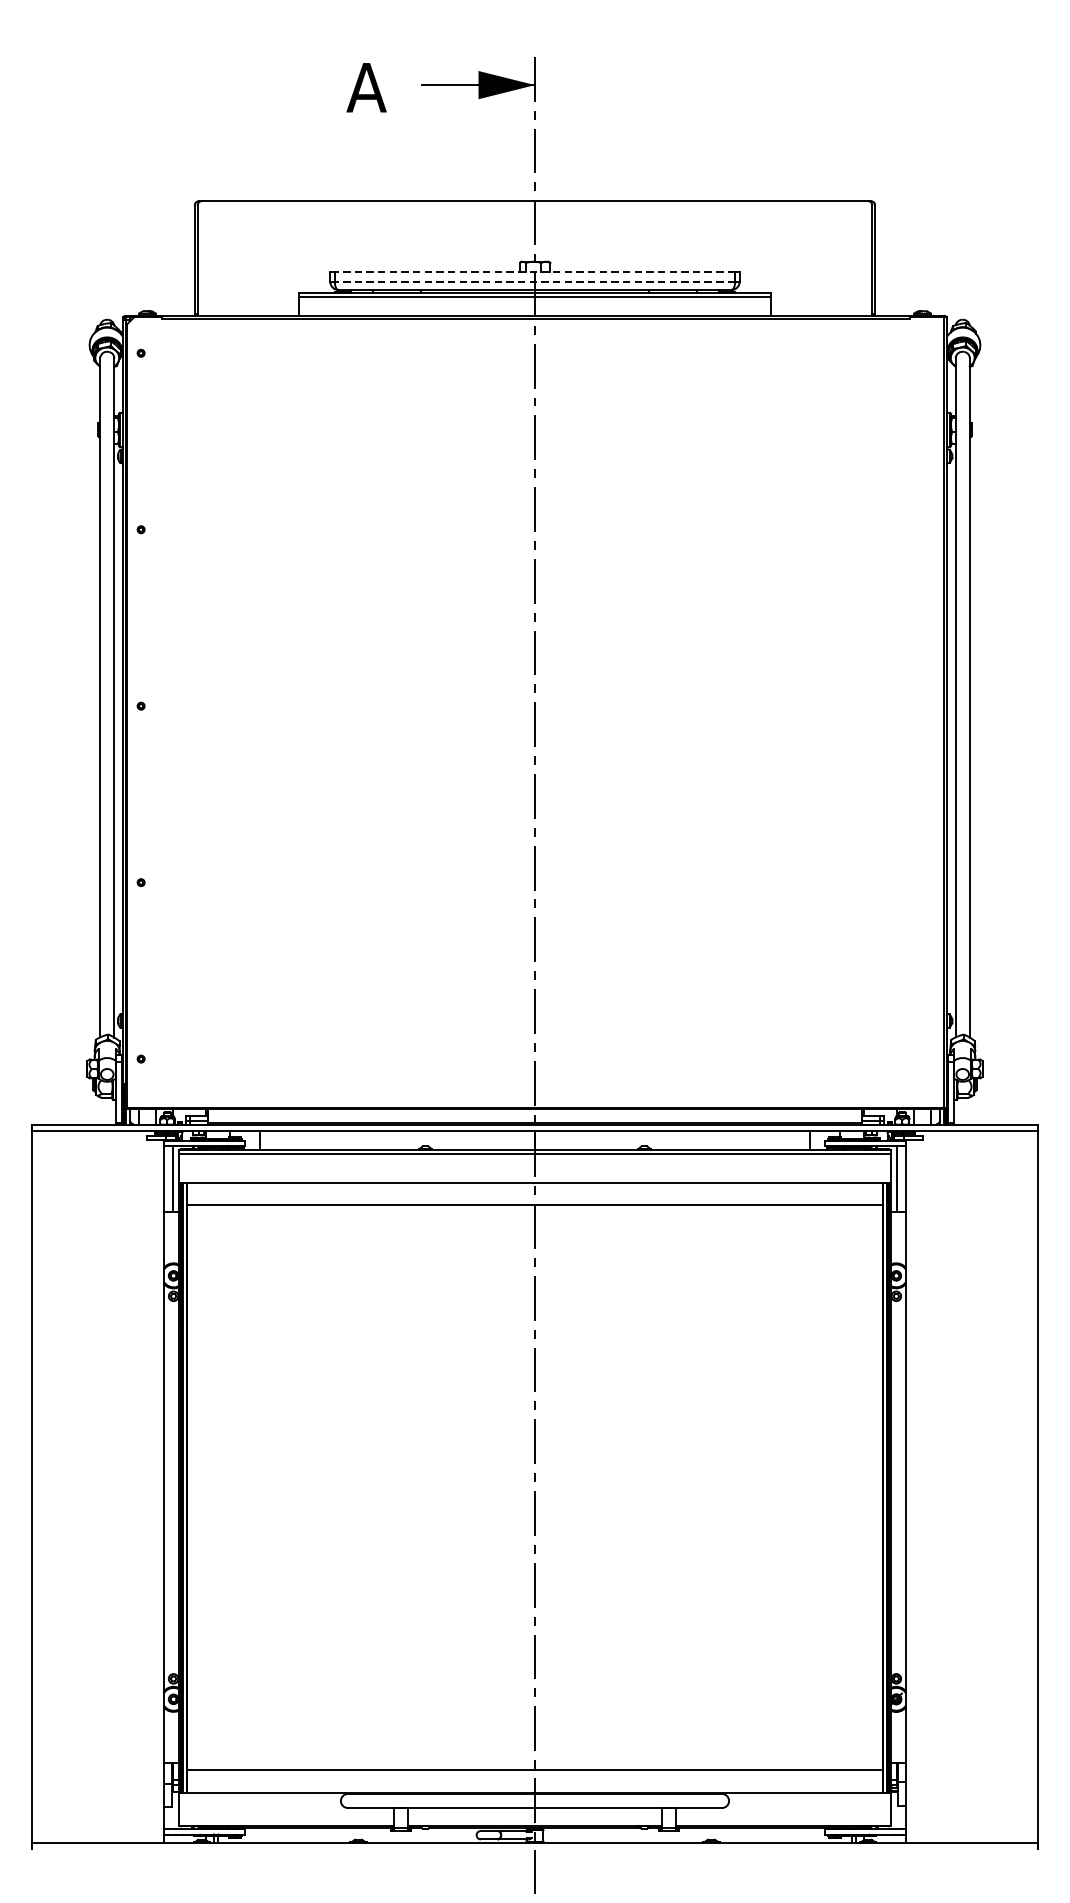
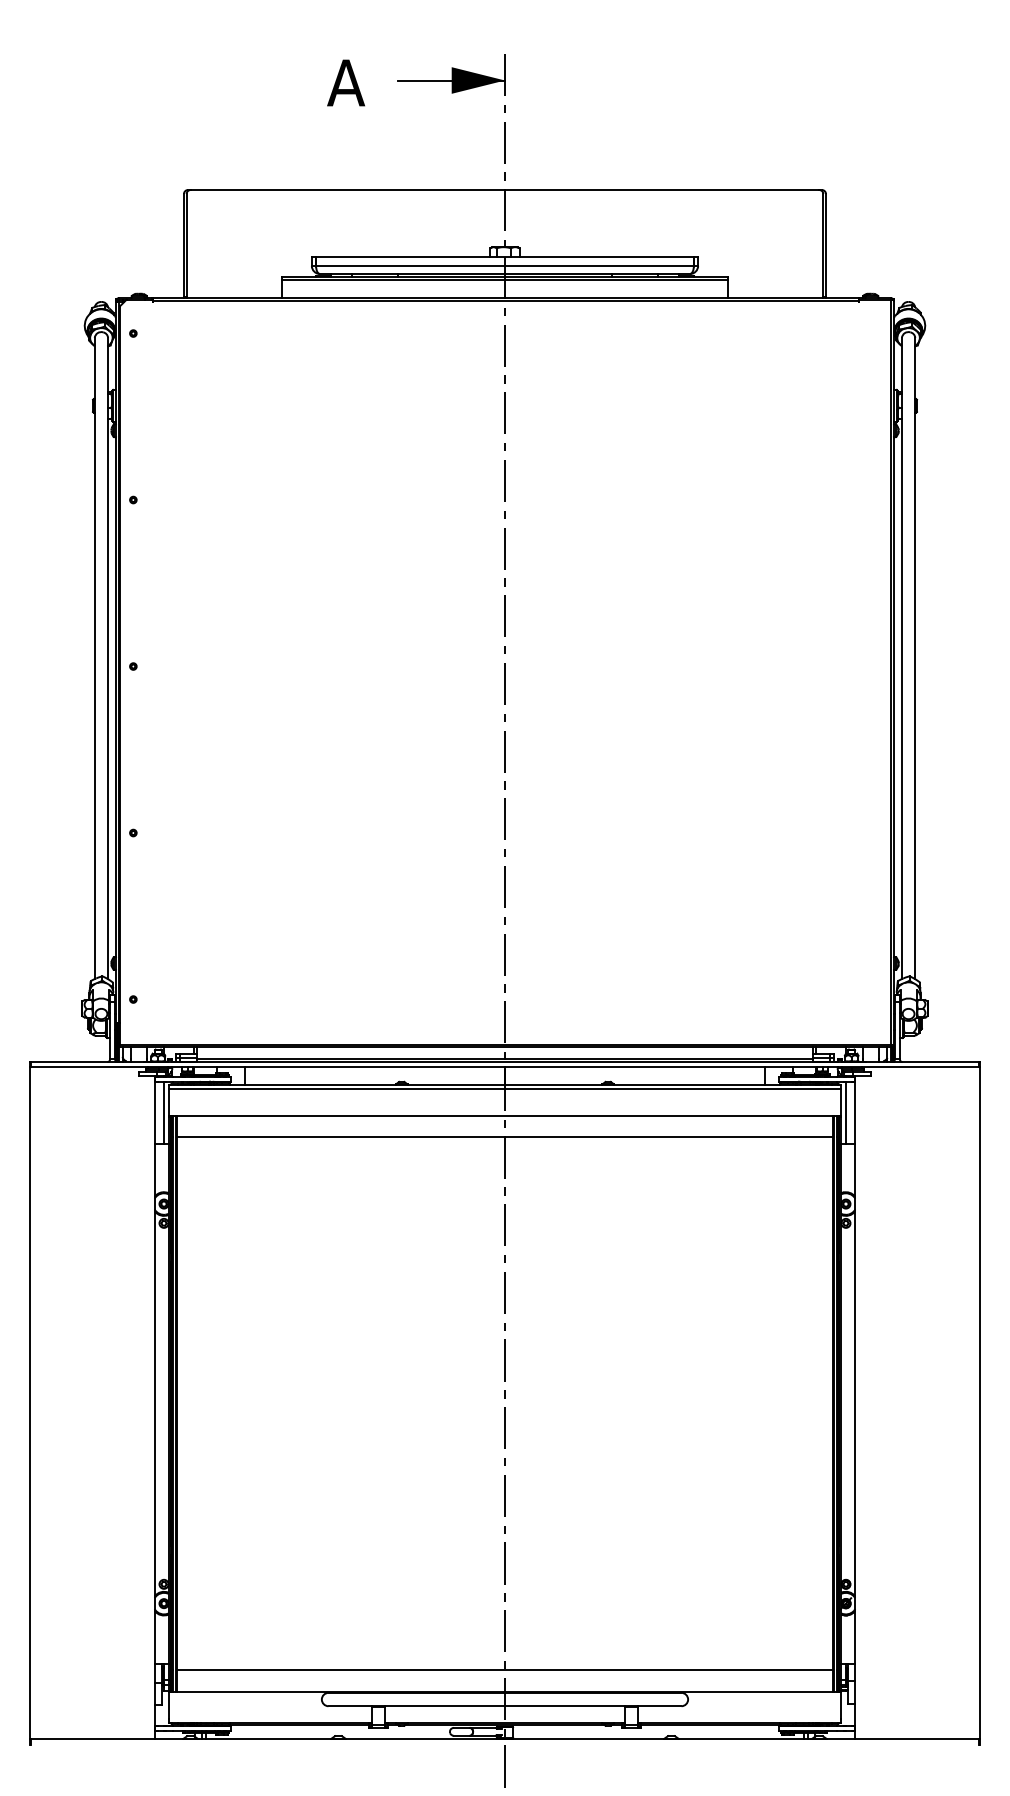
line: (535, 271) -> (505, 256), dashed -> solid
line: (535, 281) -> (505, 265), dashed -> solid

